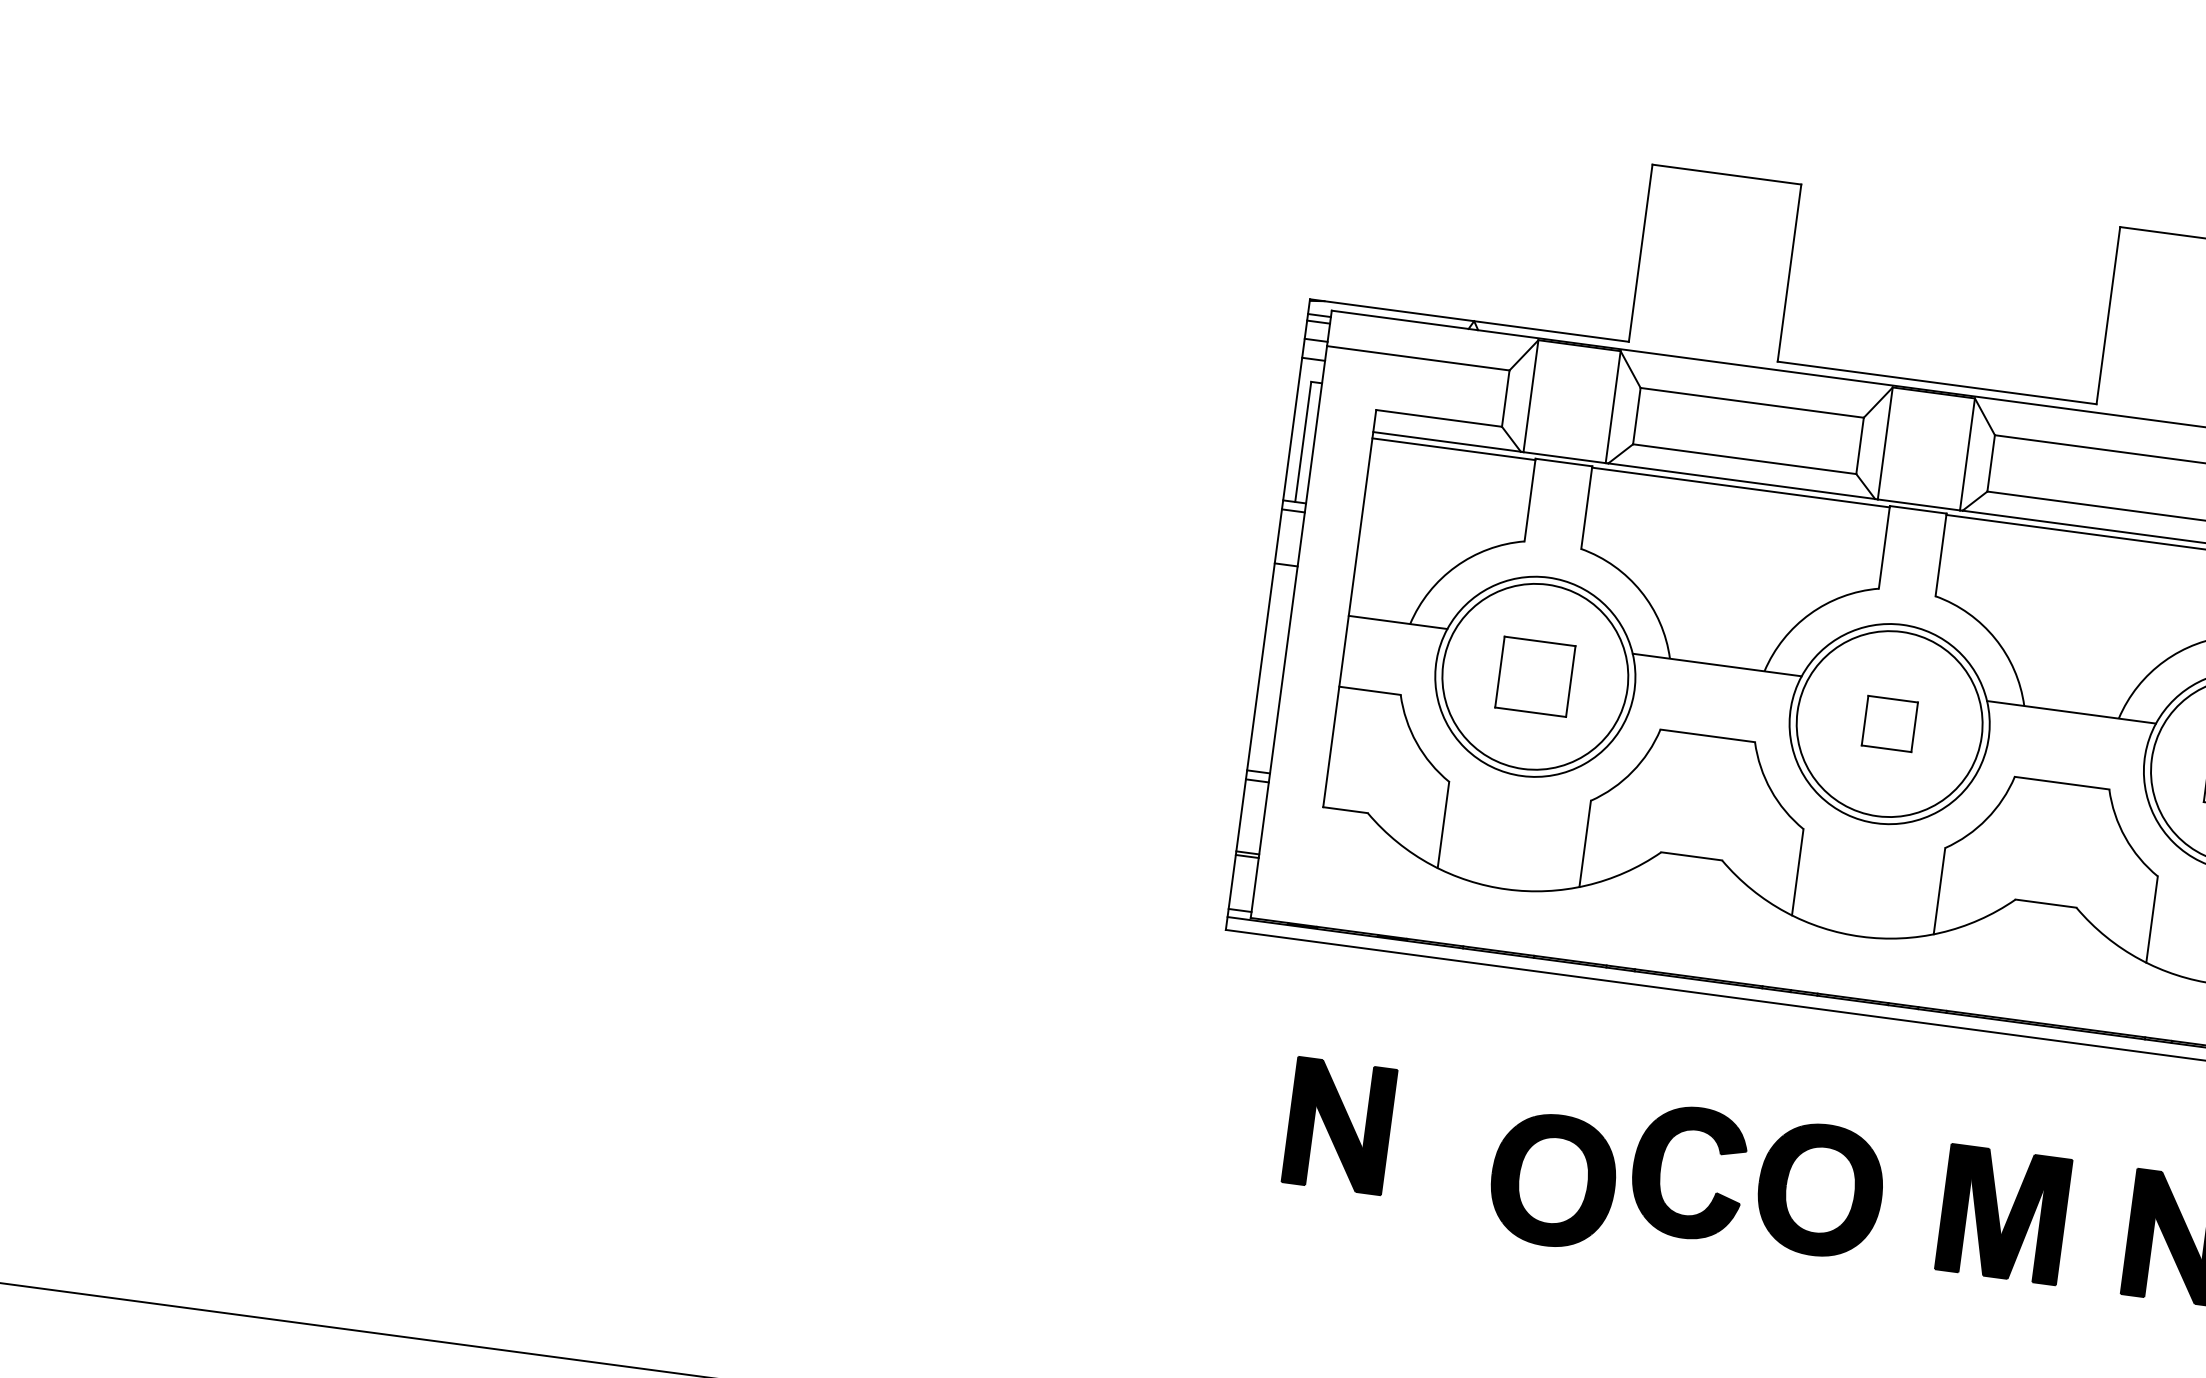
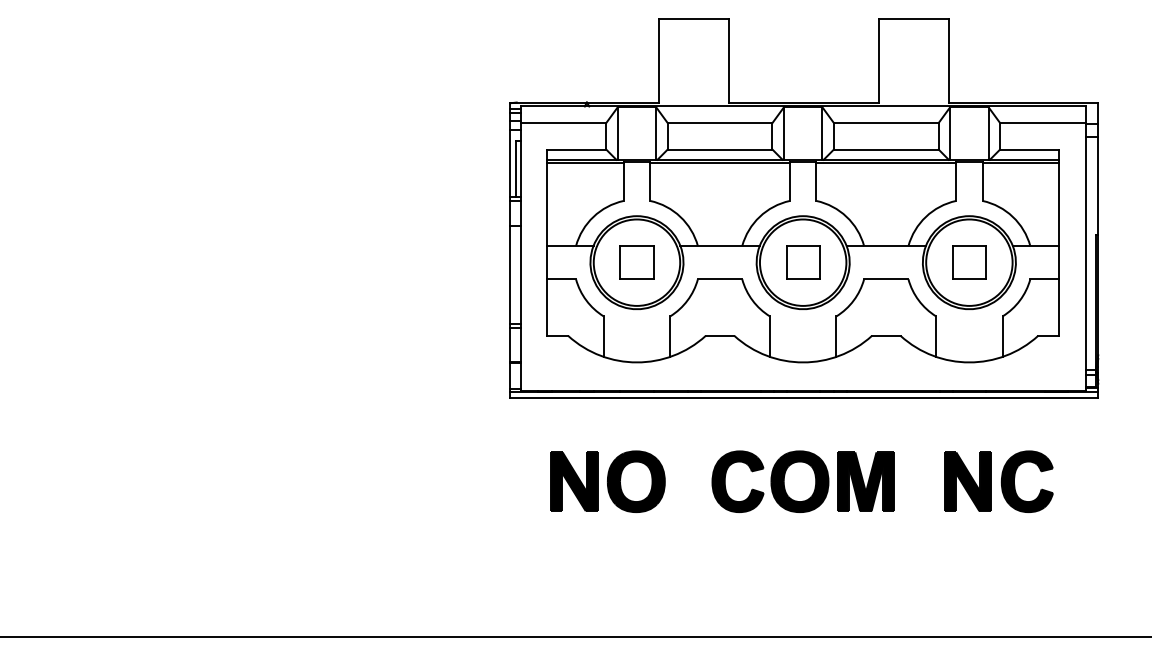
part: (1890, 723) -> (803, 262), size x1.43
part: (1553, 1180) -> (636, 481), moved
part: (2002, 1213) -> (865, 481), moved

